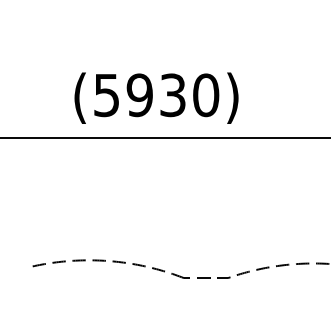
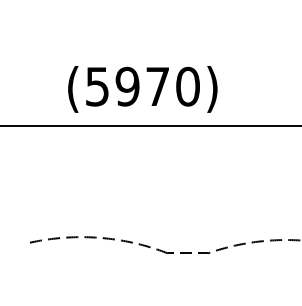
text: (172, 95) -> (157, 86), (5930) -> (5970)

